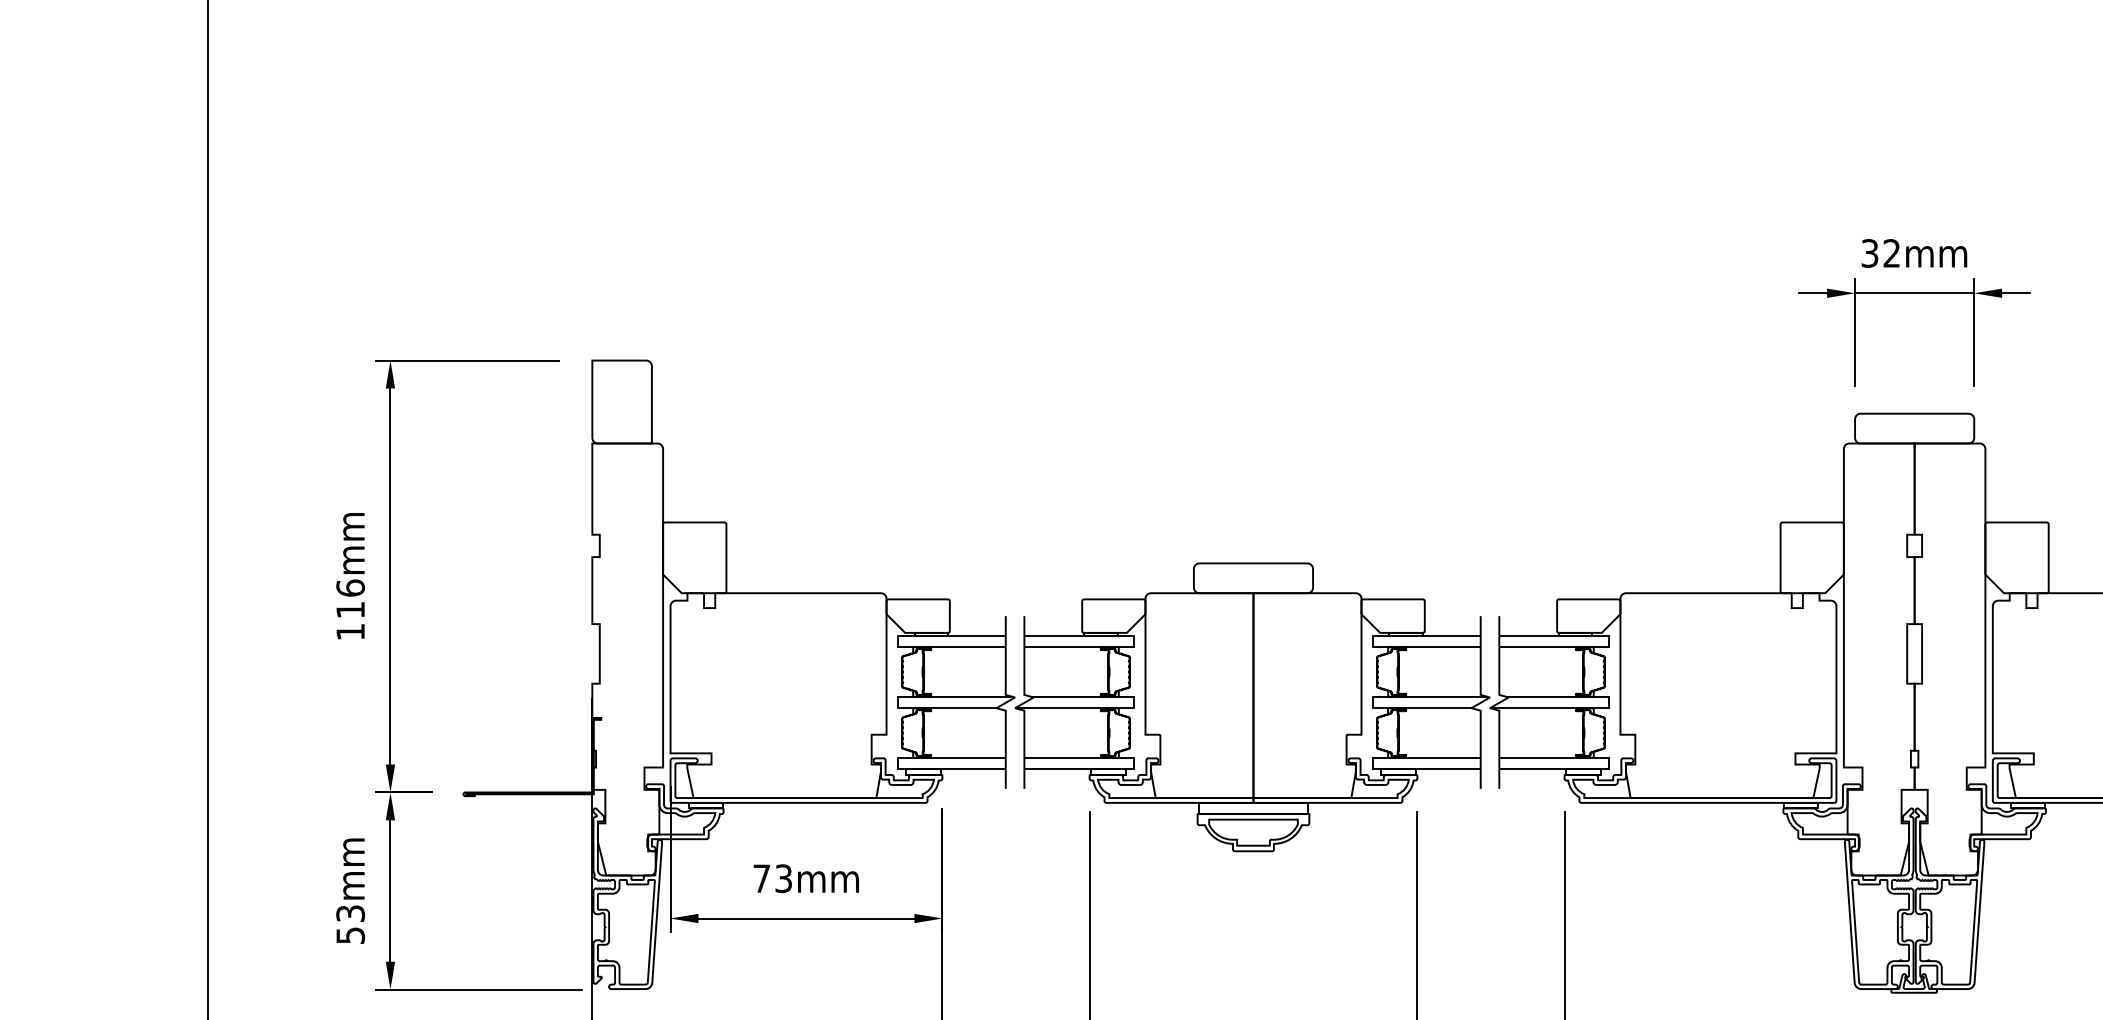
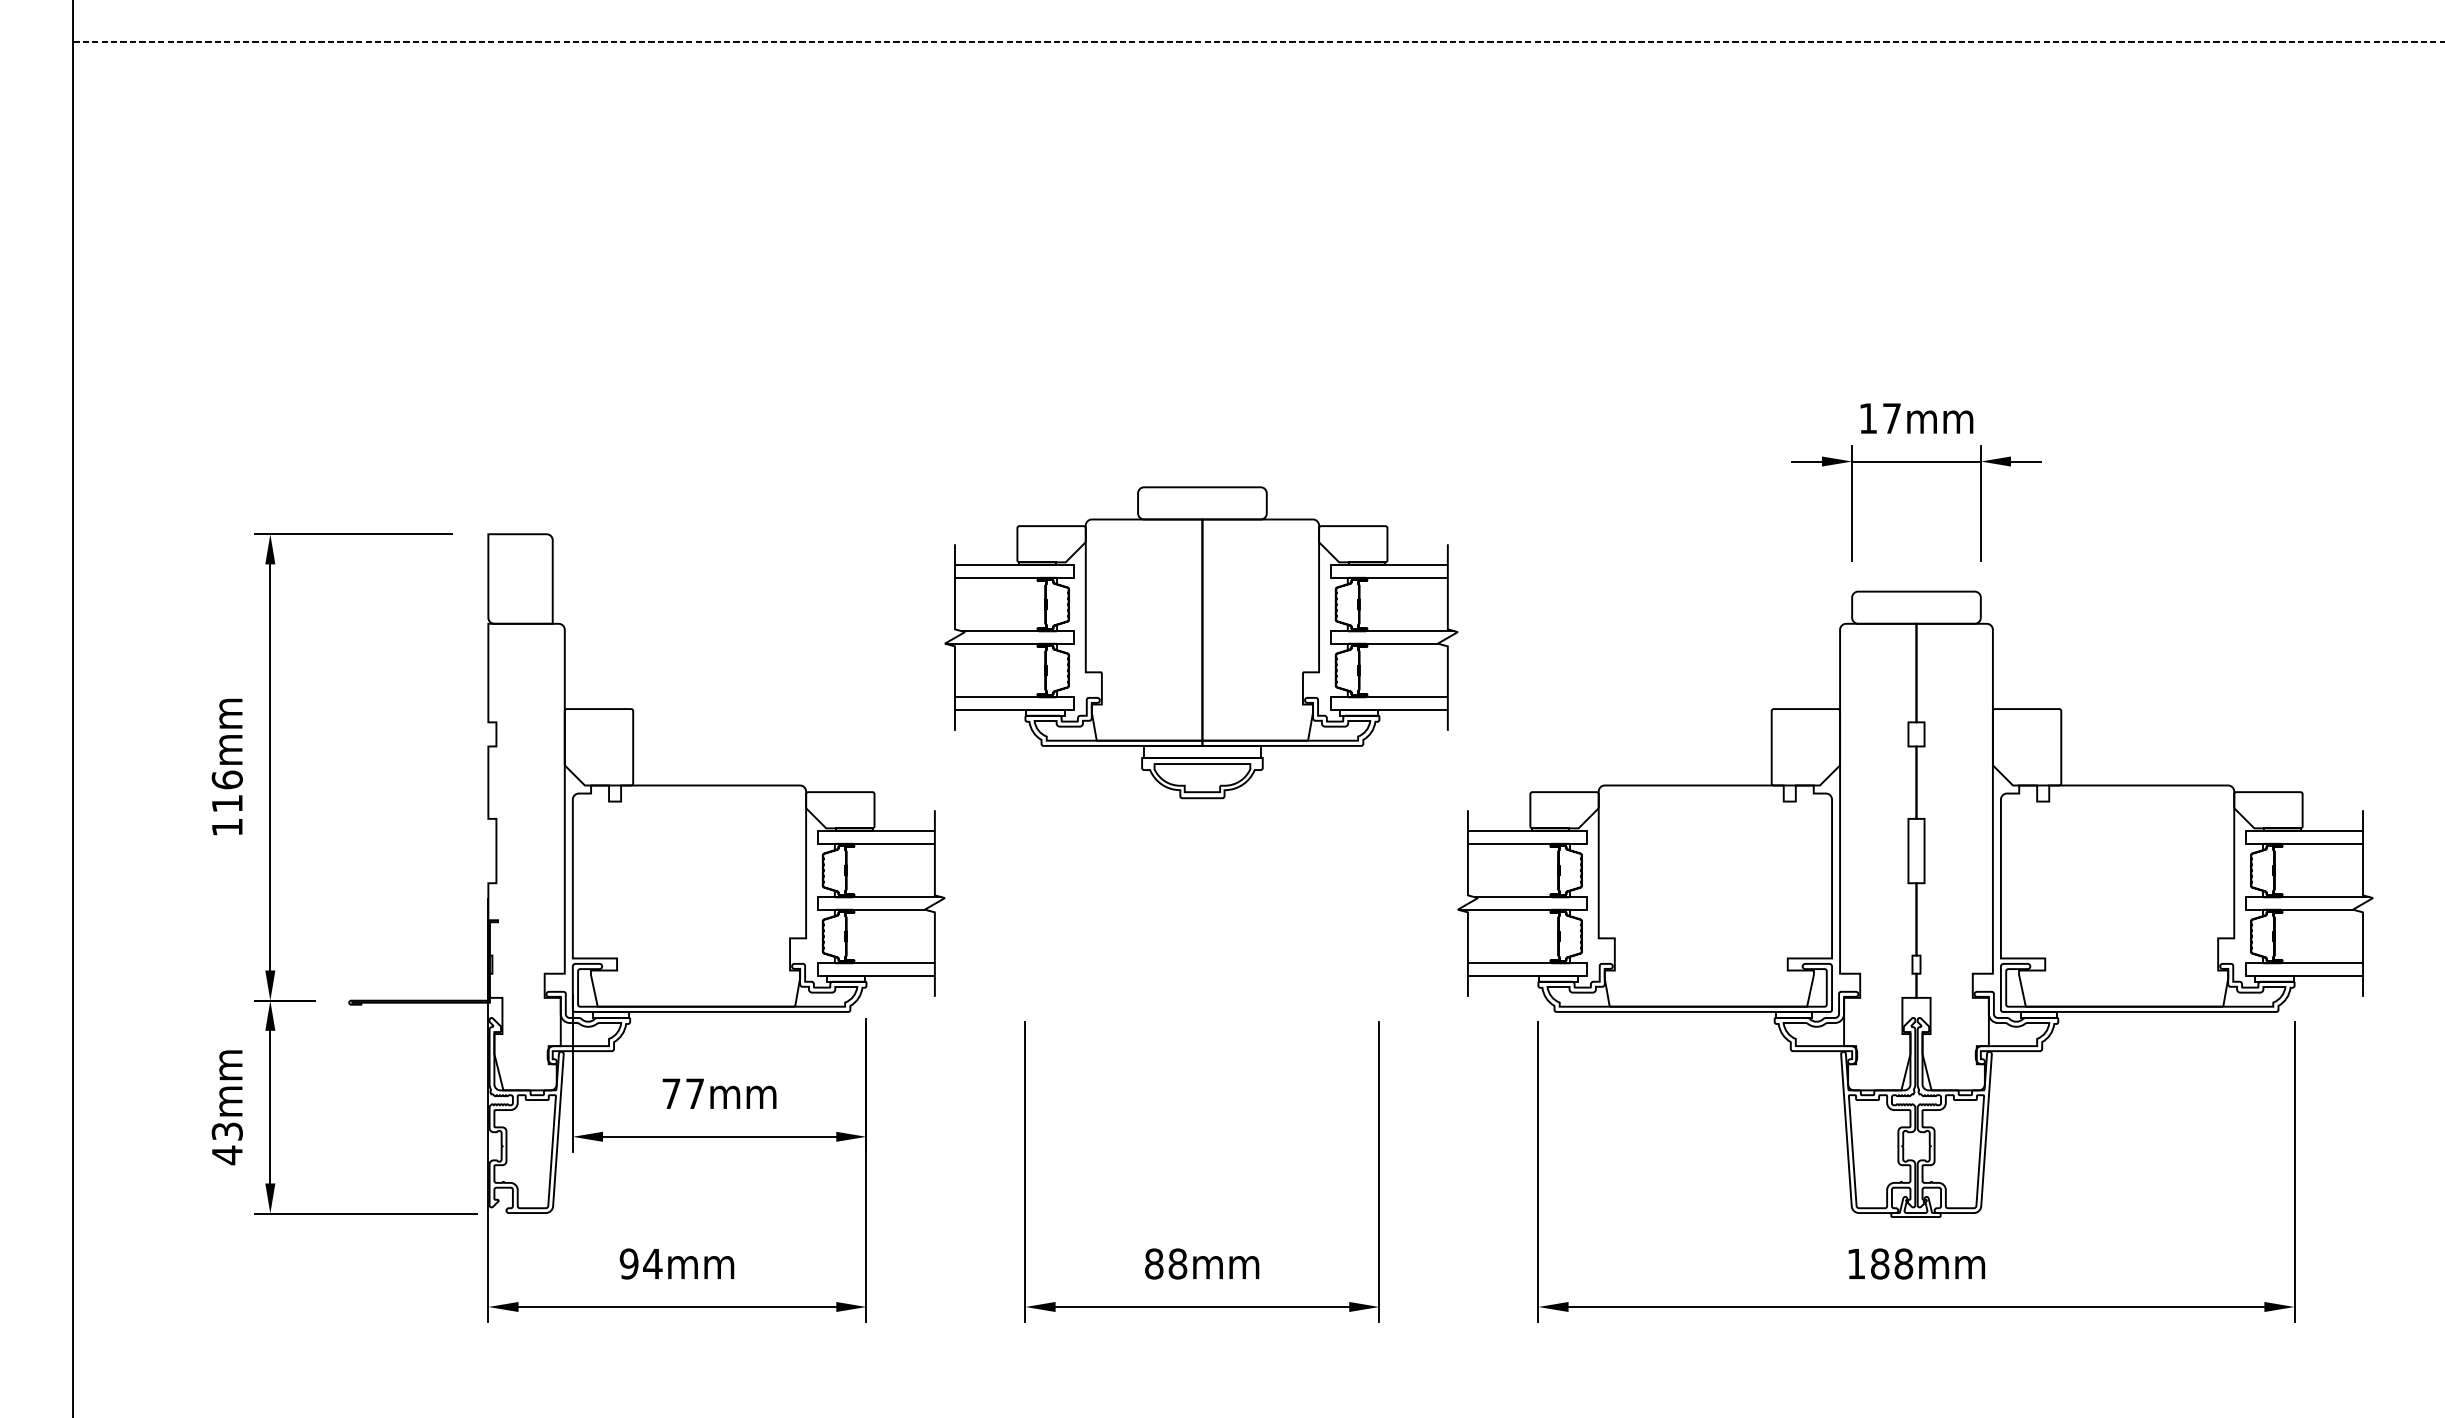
text: (1880, 253) -> (1879, 418), 32mm -> 17mm
part: (1252, 707) -> (1201, 642), moved
text: (783, 878) -> (694, 1093), 73mm -> 77mm
text: (350, 935) -> (227, 1155), 53mm -> 43mm

